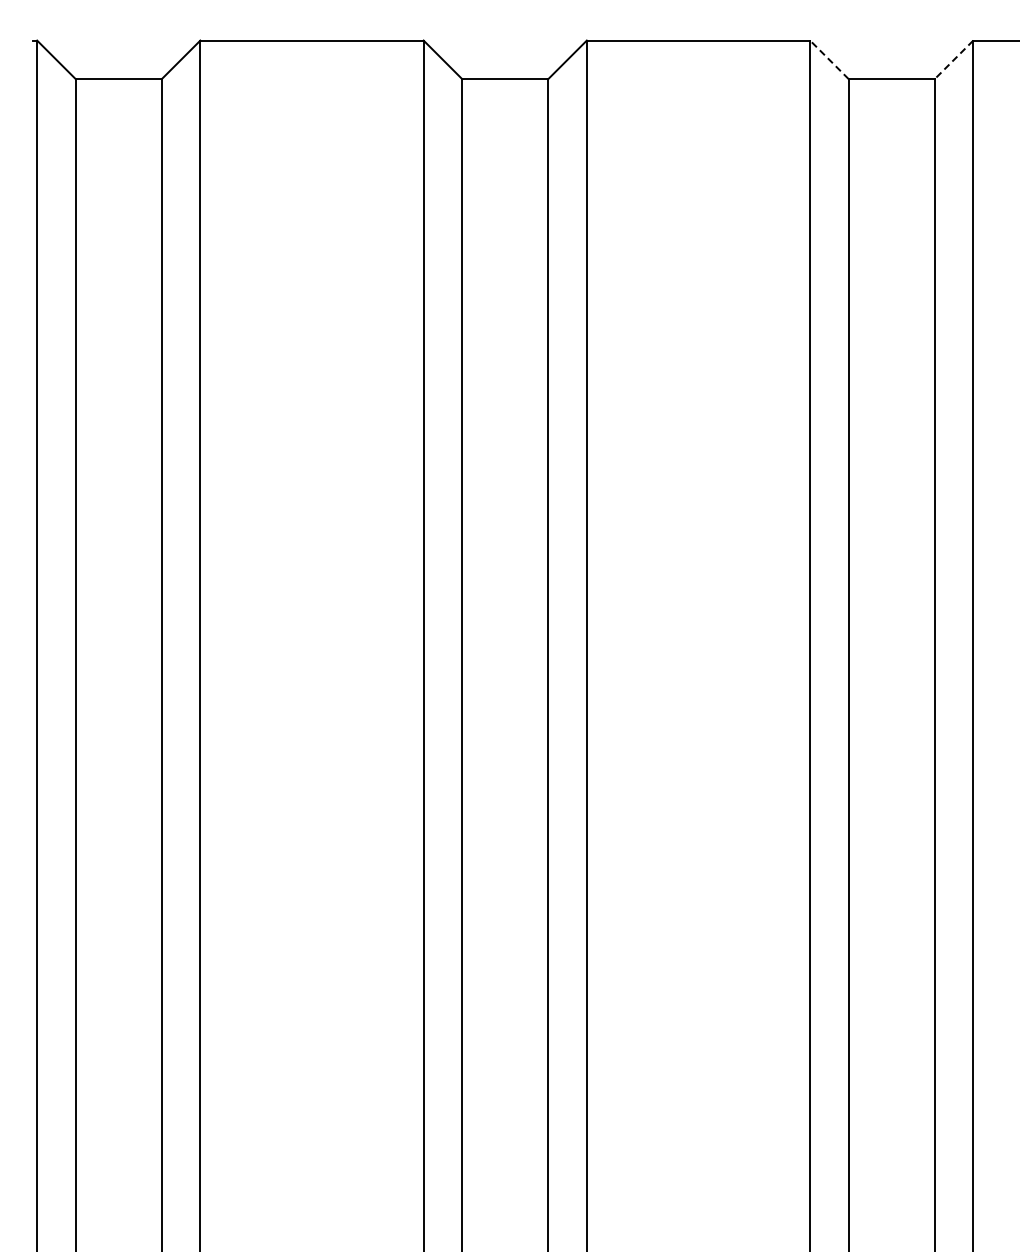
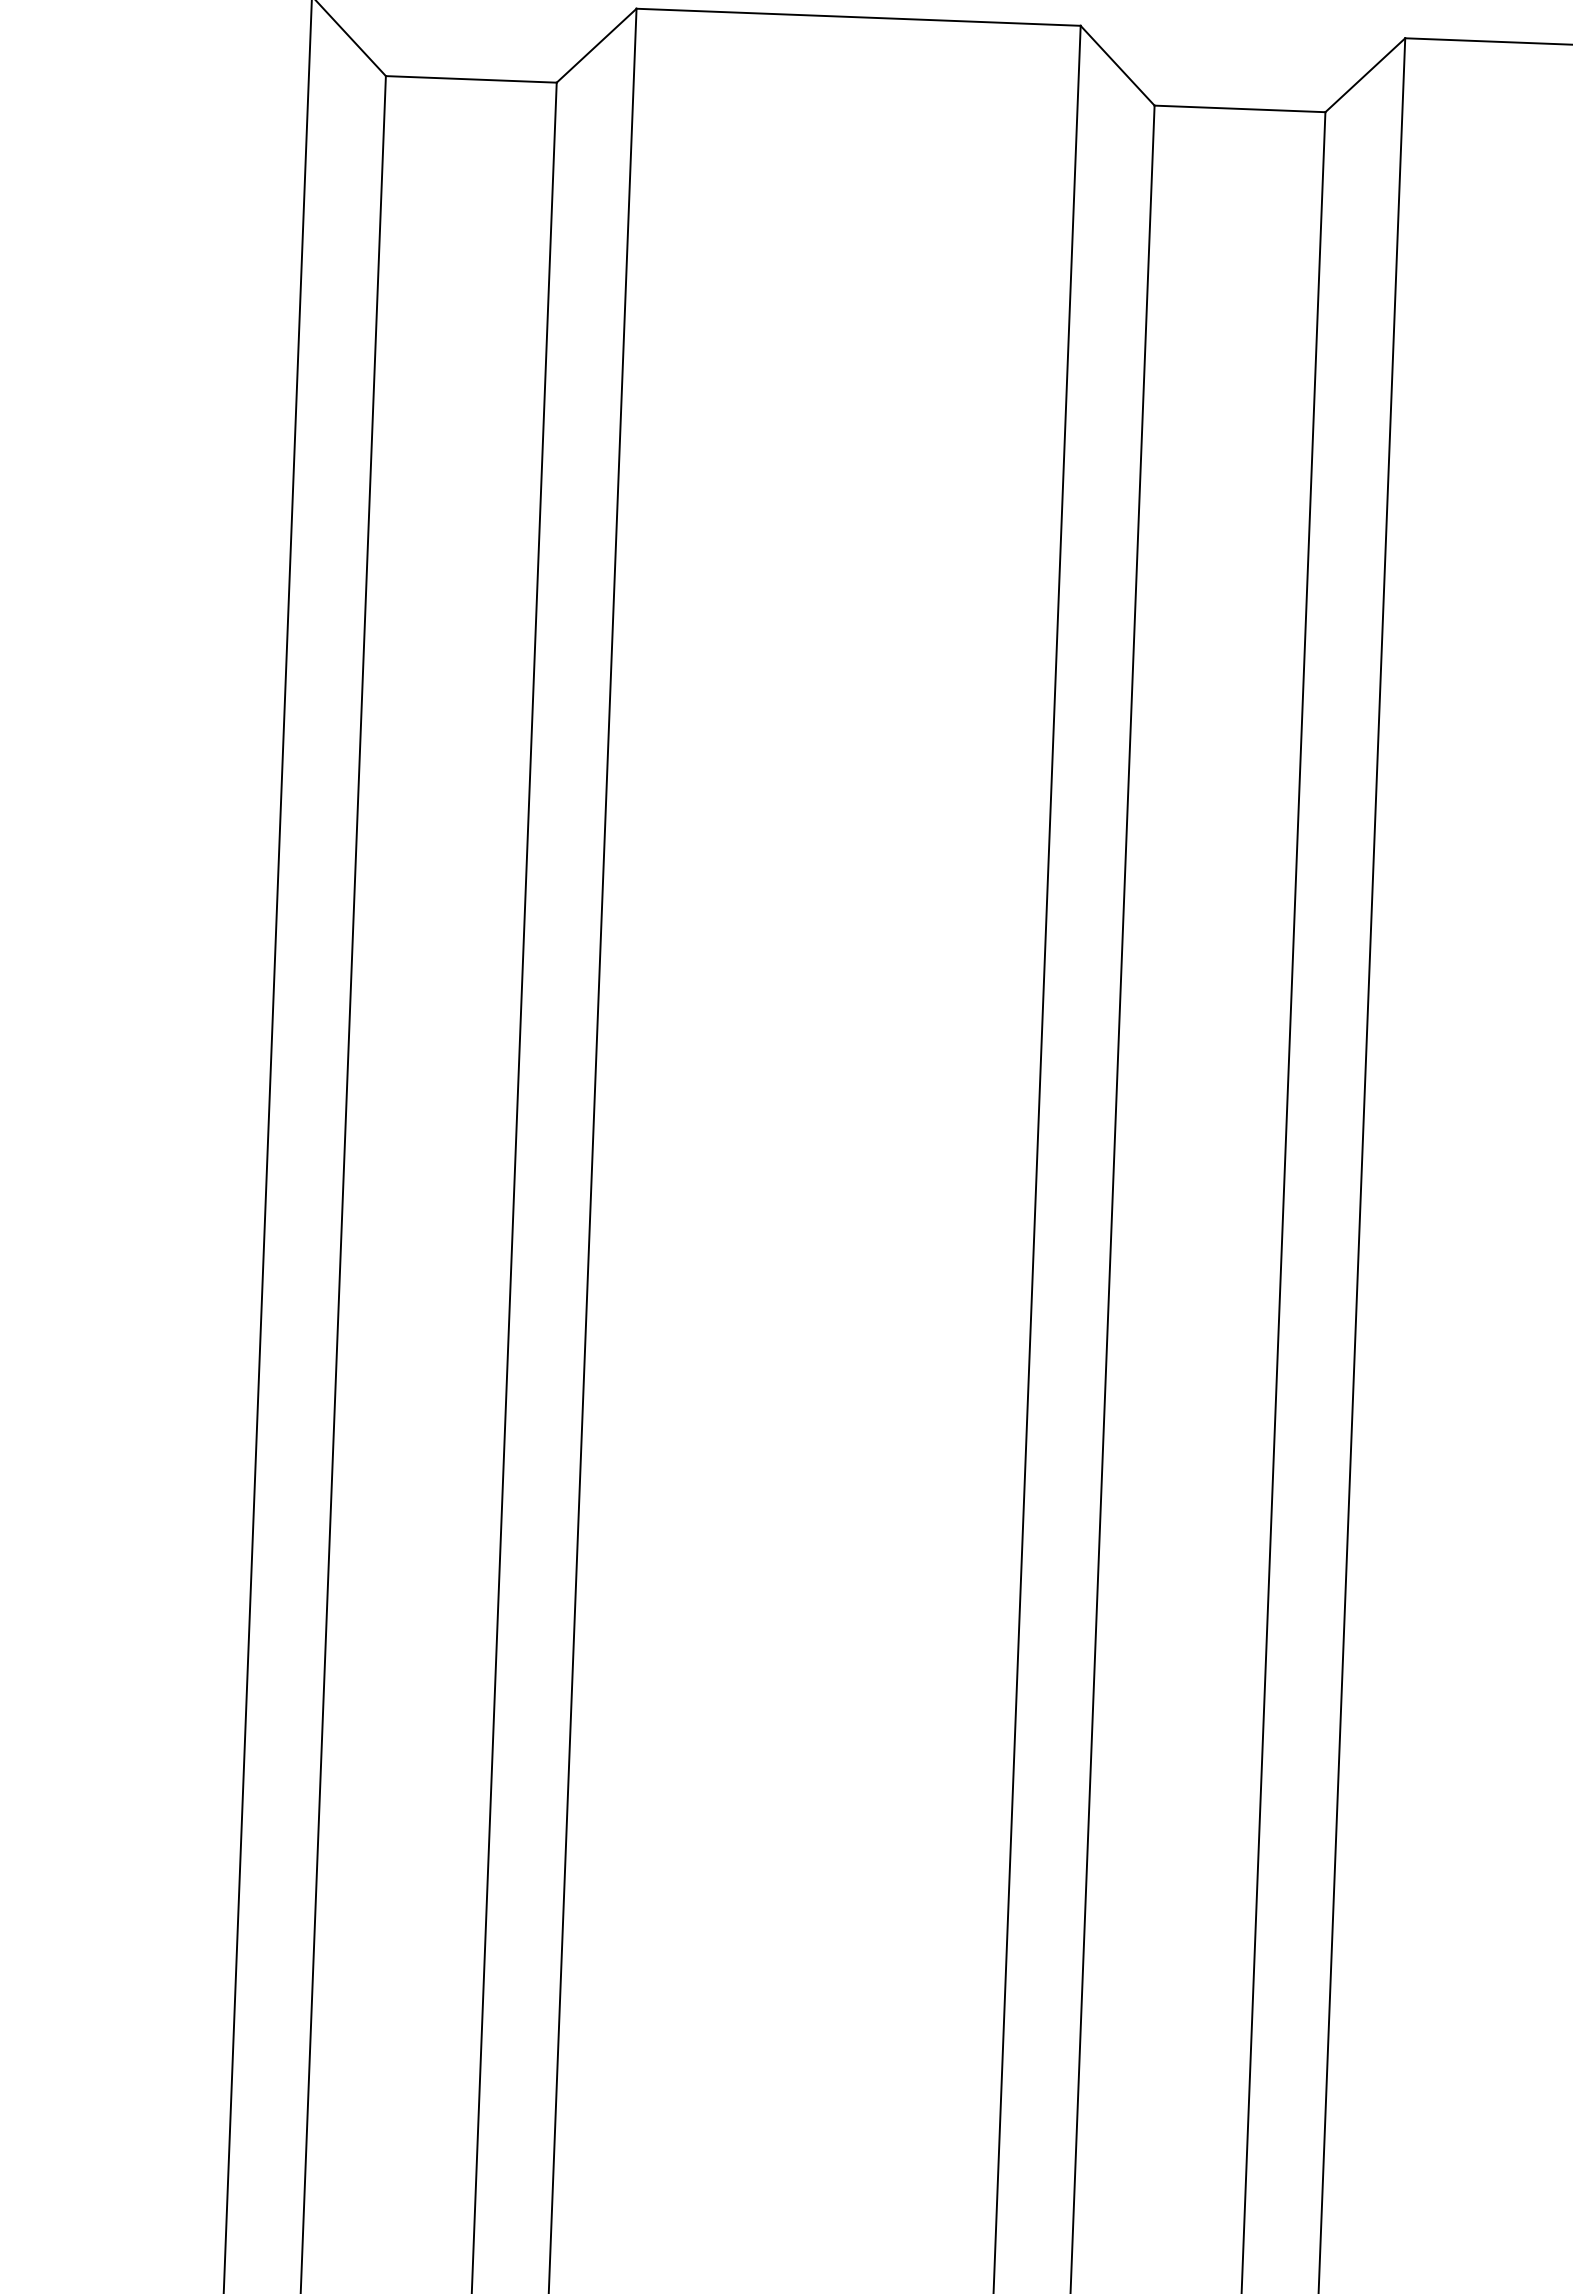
line: (829, 59) -> (1117, 64), dashed -> solid
line: (953, 60) -> (1364, 76), dashed -> solid

